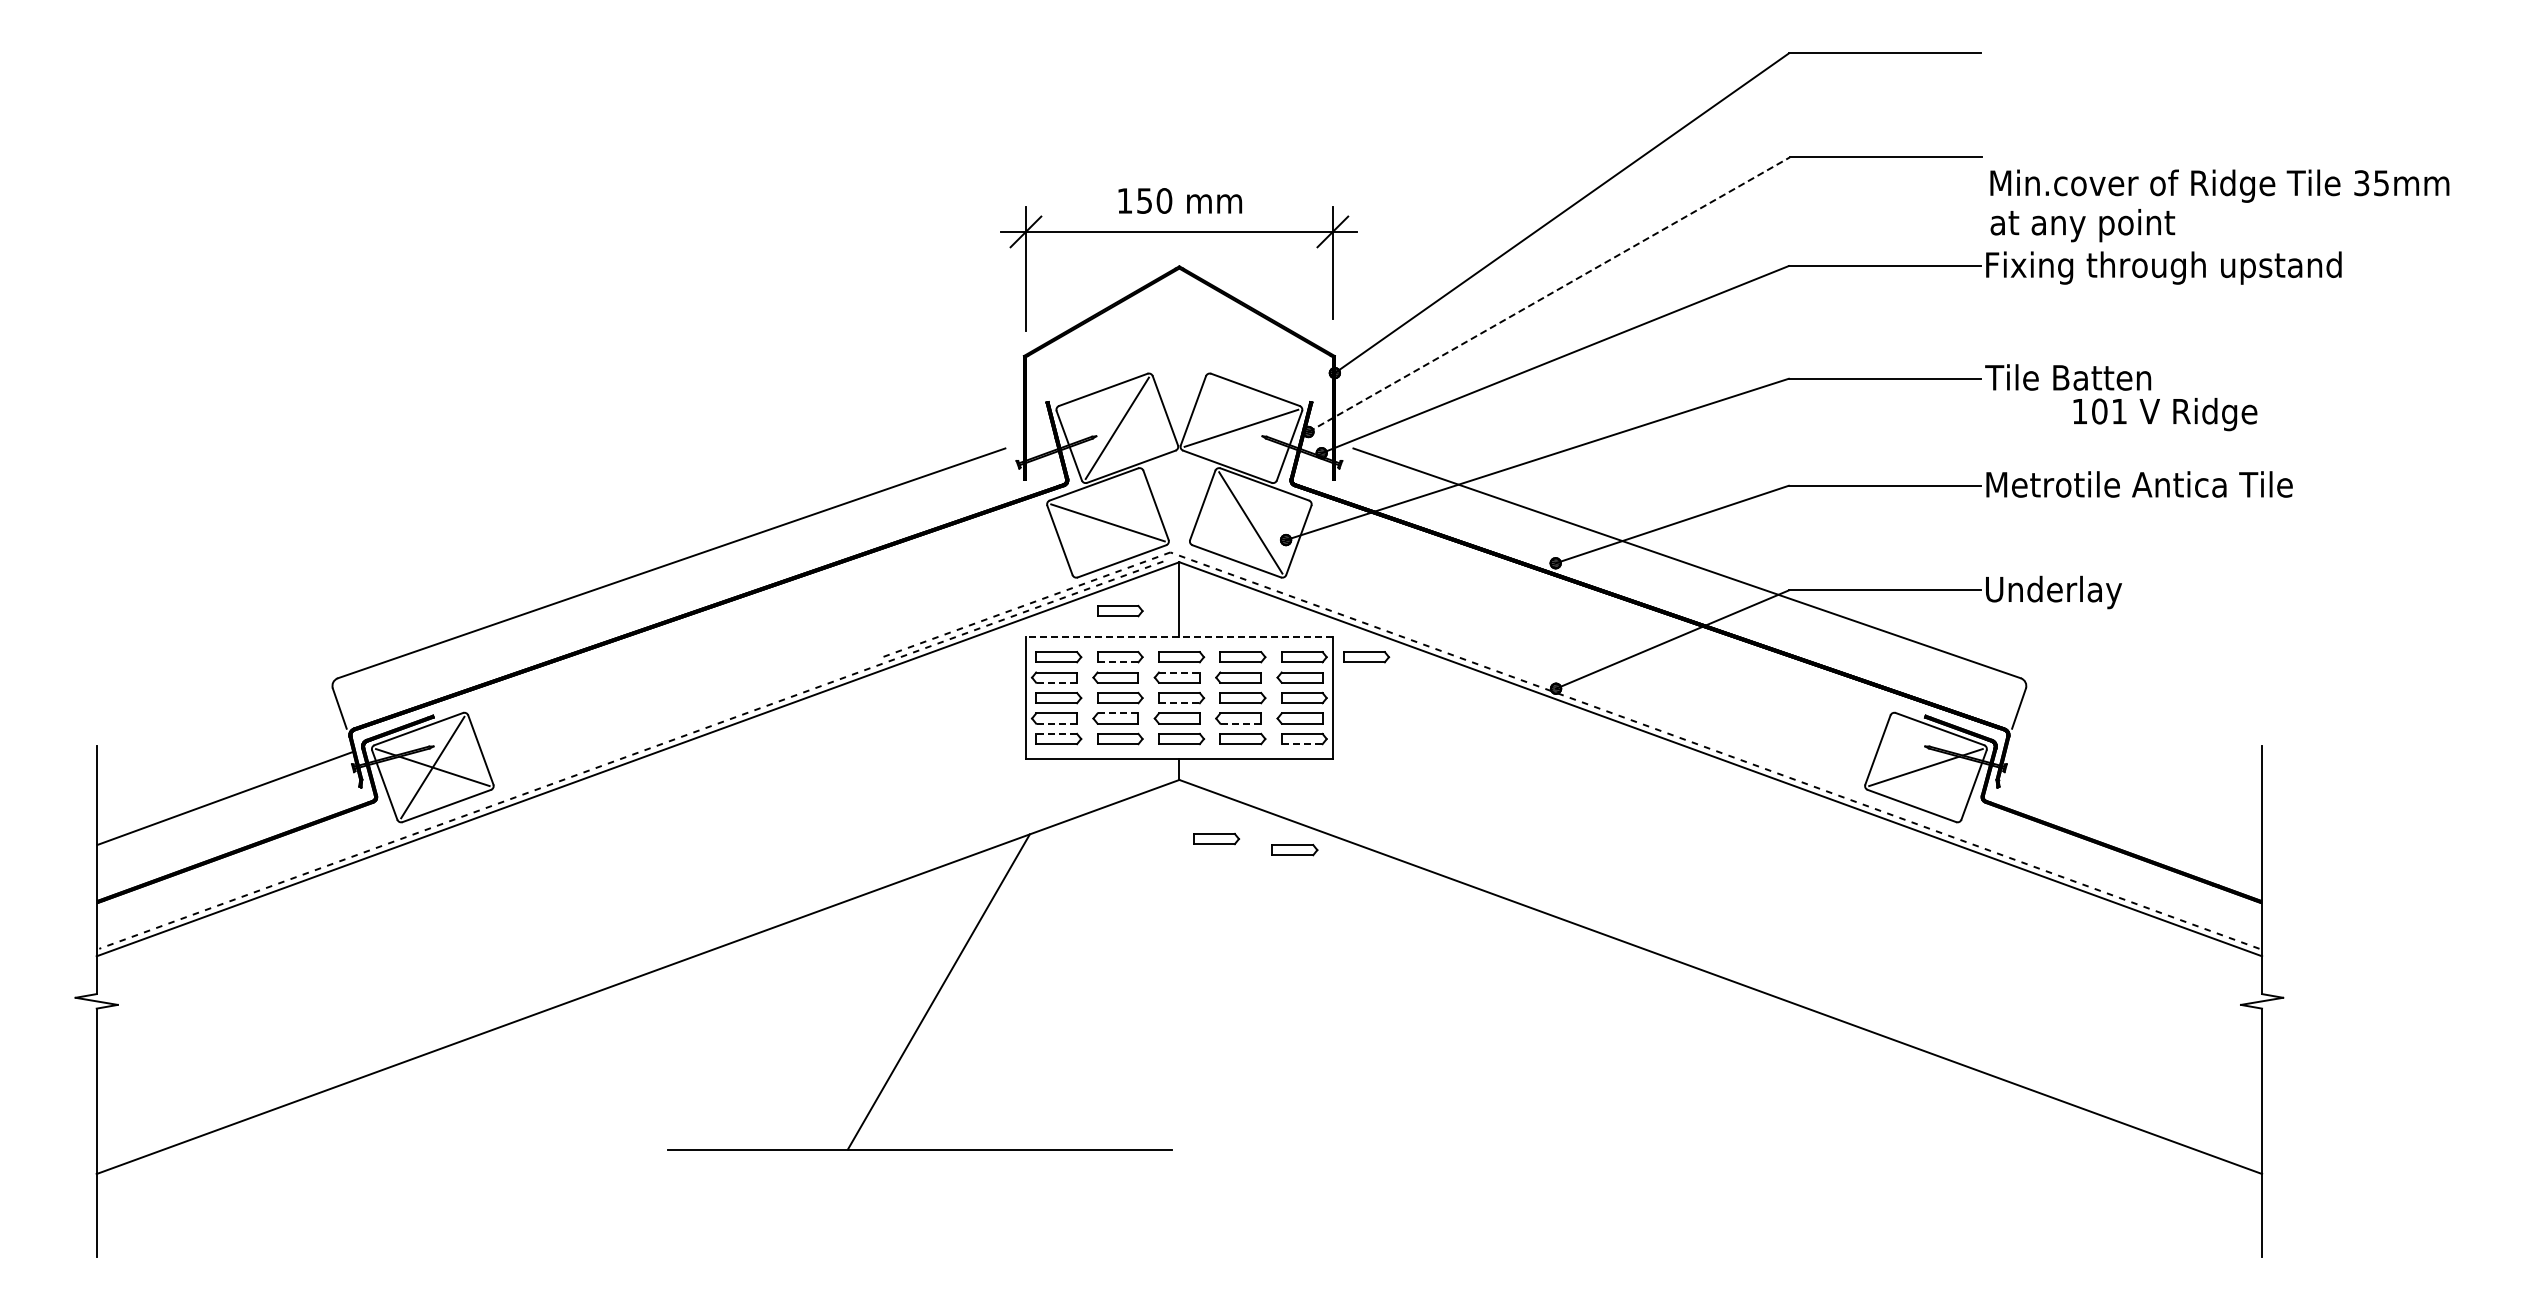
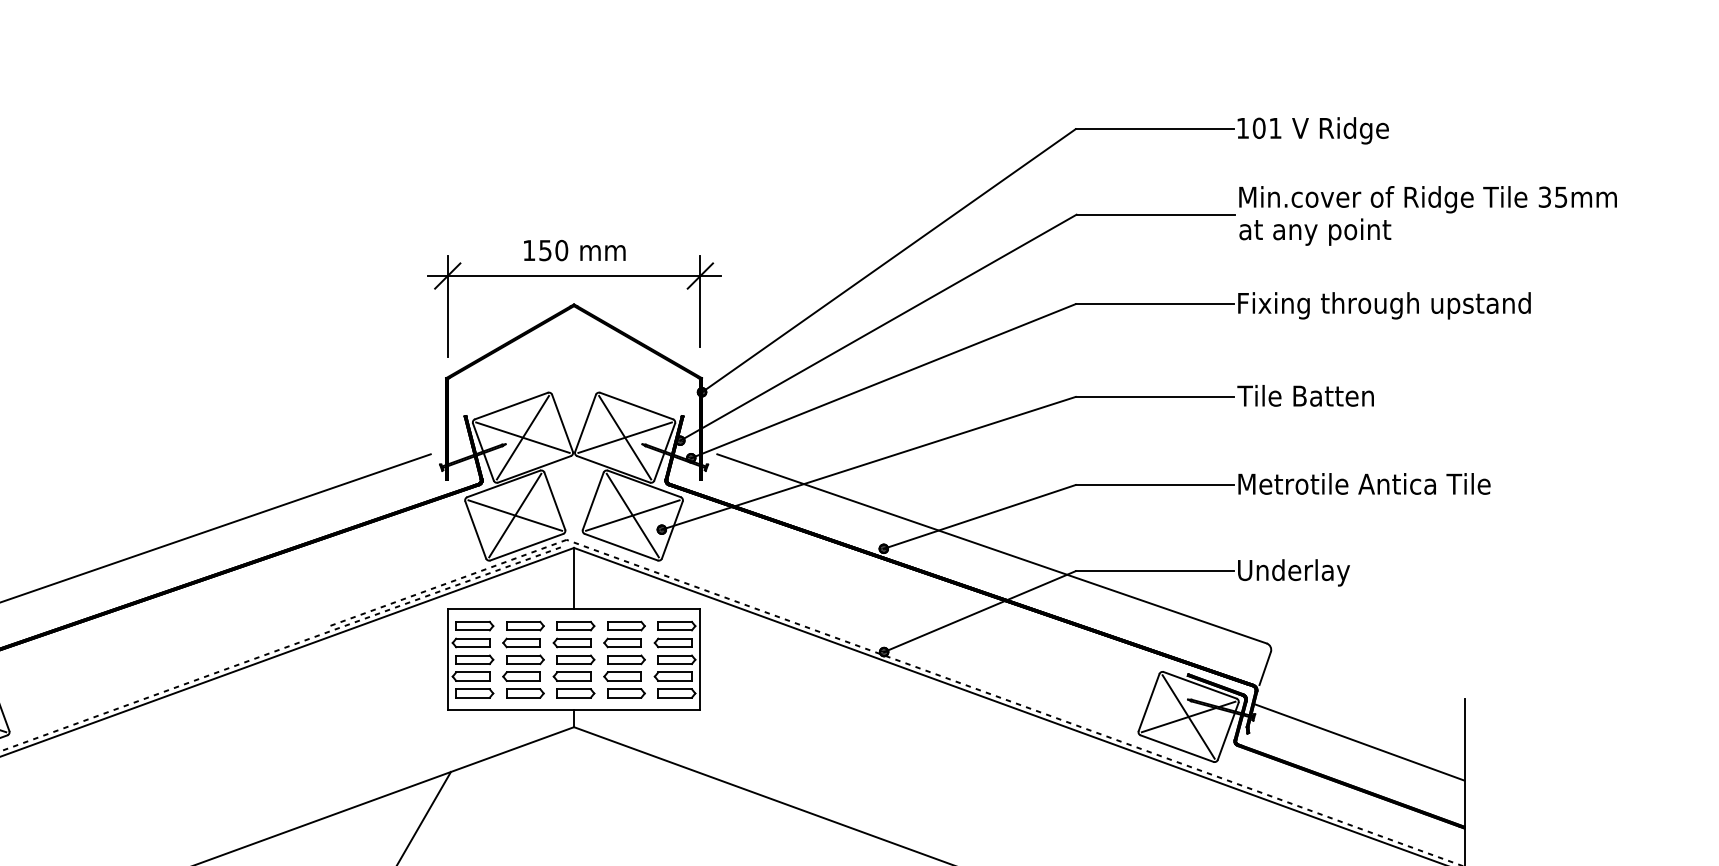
text: (2219, 205) -> (1427, 215), moved
line: (1549, 294) -> (878, 327), dashed -> solid
text: (2165, 414) -> (1313, 130), moved
line: (1117, 427) -> (523, 437), added
line: (1241, 428) -> (625, 437), added
line: (1107, 522) -> (514, 515), added
line: (1250, 522) -> (632, 515), added
part: (1120, 610) -> (525, 587), removed
line: (1178, 636) -> (573, 609), dashed -> solid
part: (1366, 657) -> (728, 626), removed
line: (1118, 662) -> (523, 630), dashed -> solid
line: (1179, 672) -> (574, 638), dashed -> solid
line: (1056, 682) -> (472, 646), dashed -> solid
line: (1179, 703) -> (574, 664), dashed -> solid
line: (1118, 713) -> (523, 672), dashed -> solid
line: (1056, 723) -> (472, 680), dashed -> solid
line: (1240, 723) -> (624, 680), dashed -> solid
line: (1056, 733) -> (472, 688), dashed -> solid
line: (1302, 744) -> (675, 697), dashed -> solid
line: (1925, 767) -> (1188, 716), added
line: (2133, 798) -> (1359, 742), added
part: (1216, 839) -> (604, 776), removed
part: (1294, 849) -> (668, 784), removed

